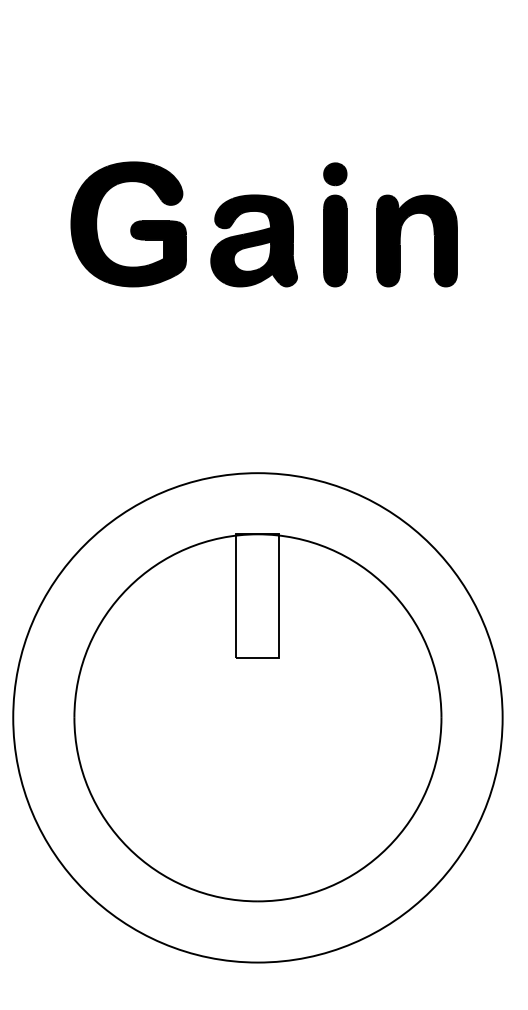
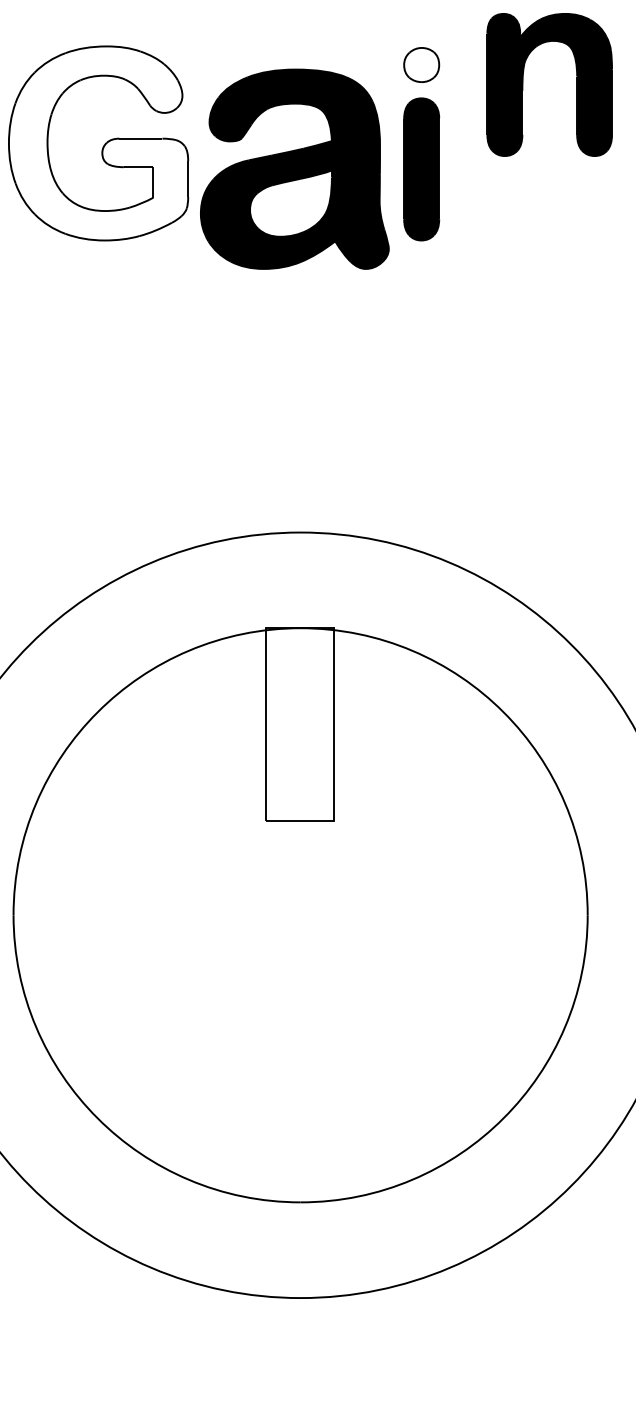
fill: (335, 174) -> (421, 65), removed
fill: (128, 224) -> (98, 143), removed
part: (253, 240) -> (293, 168), size x1.4
part: (400, 240) -> (523, 84), moved

